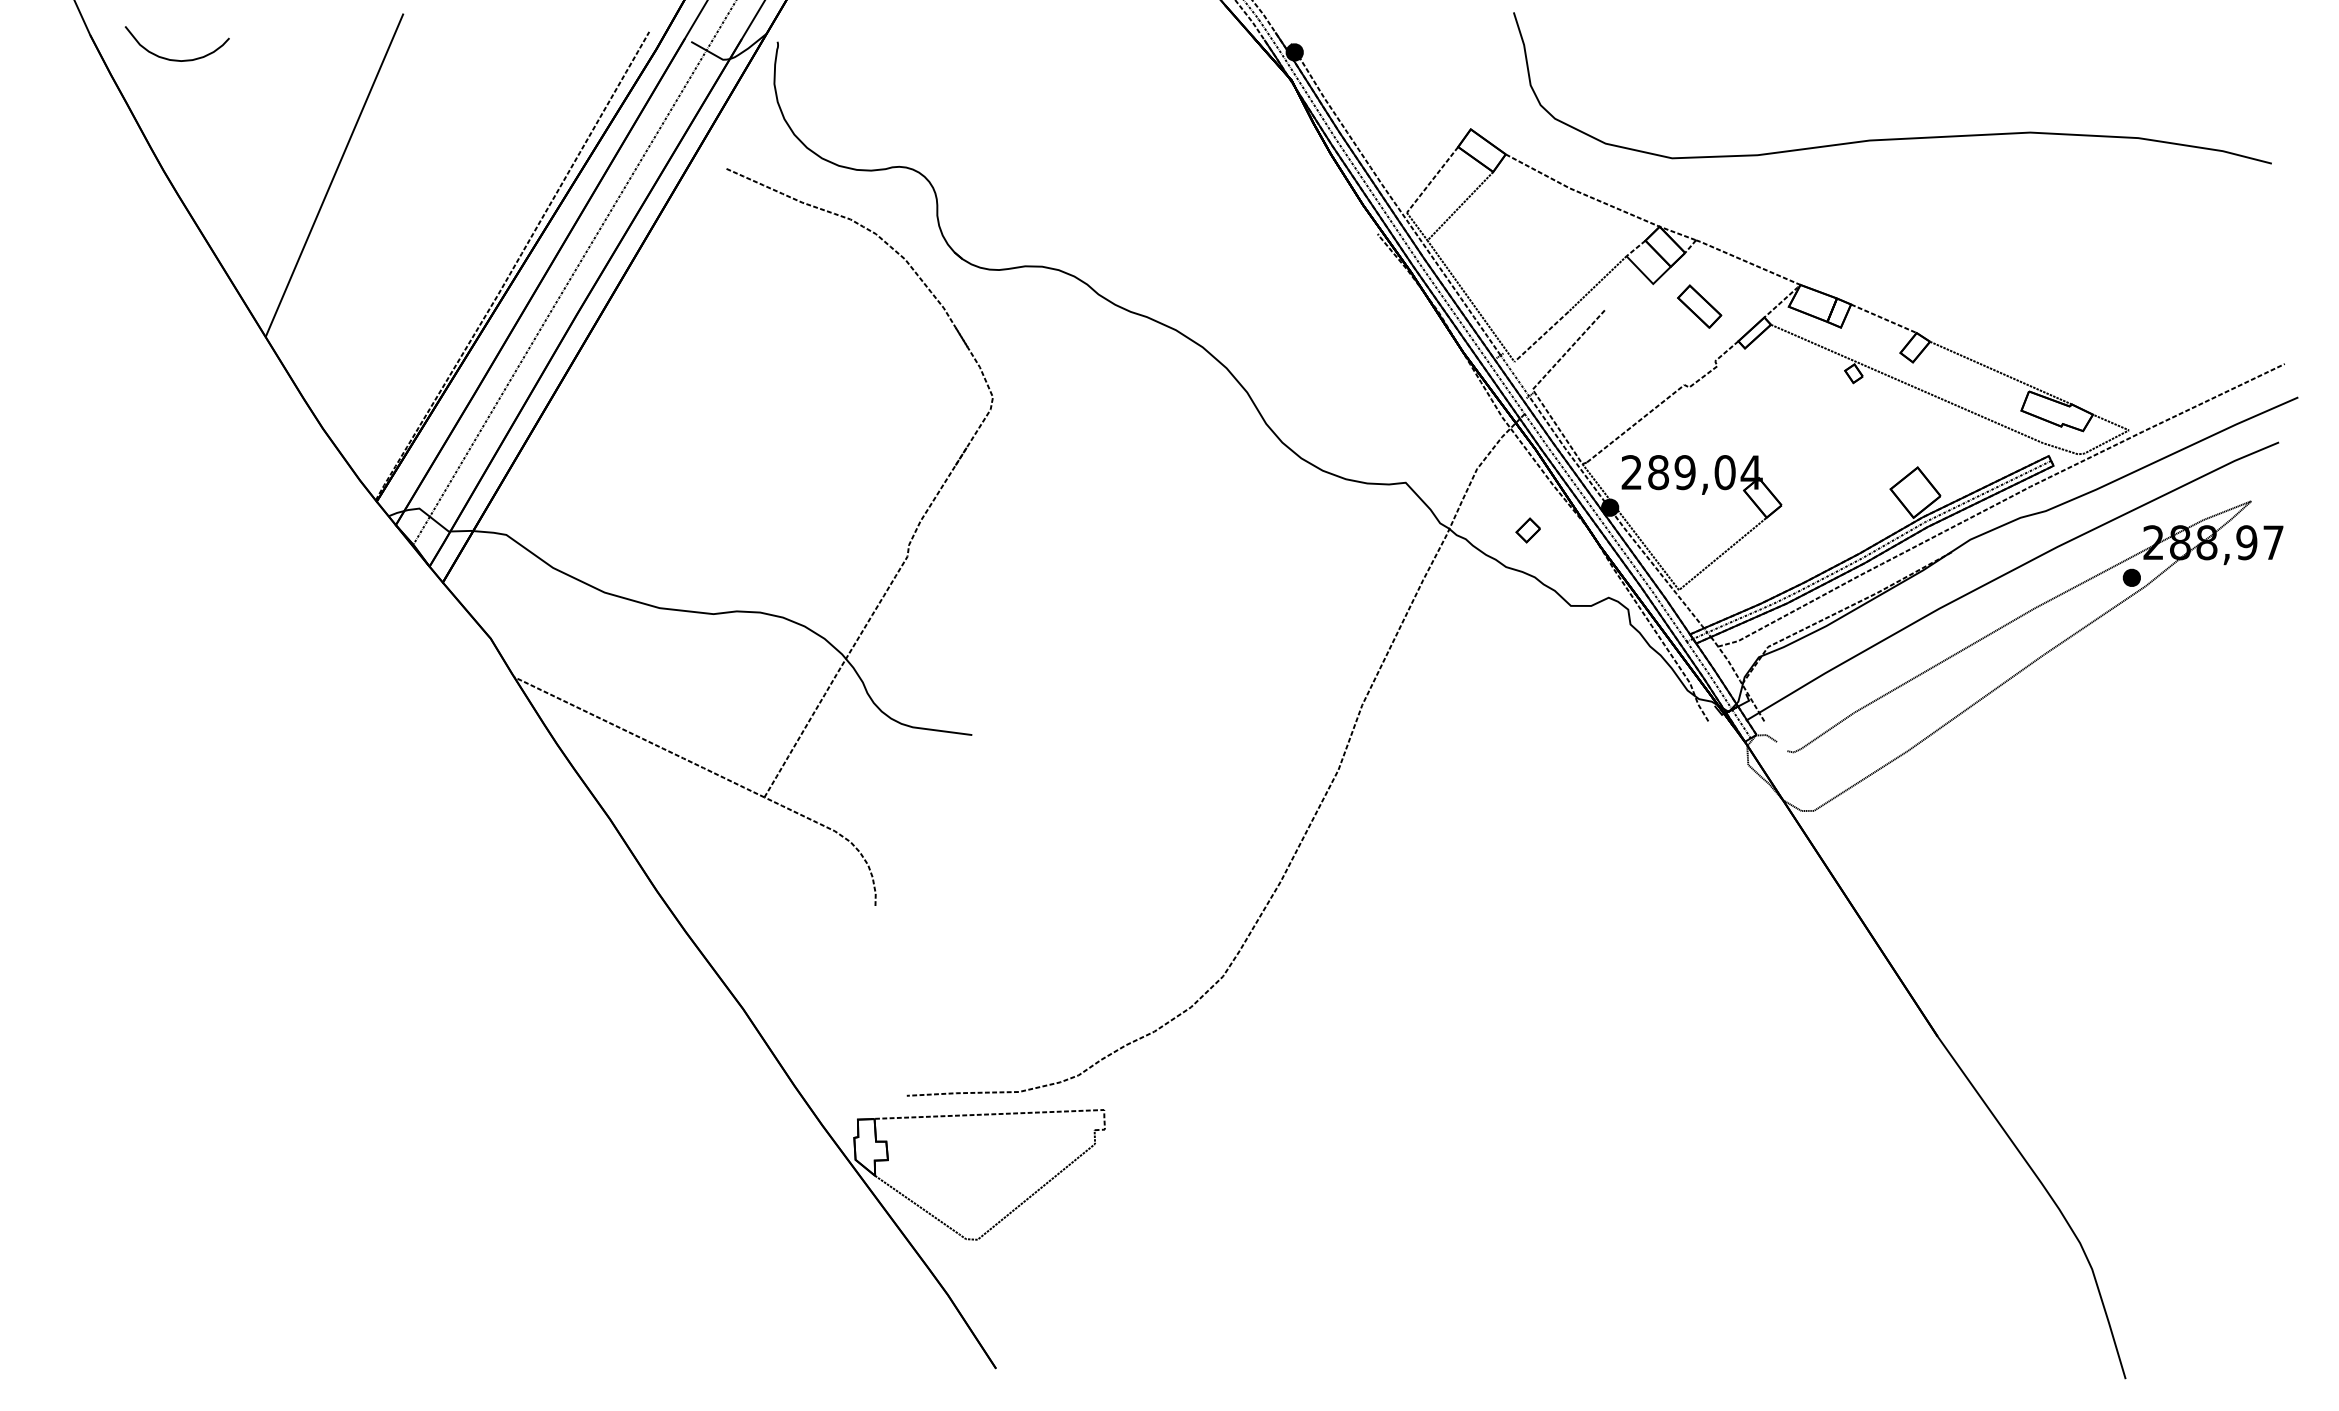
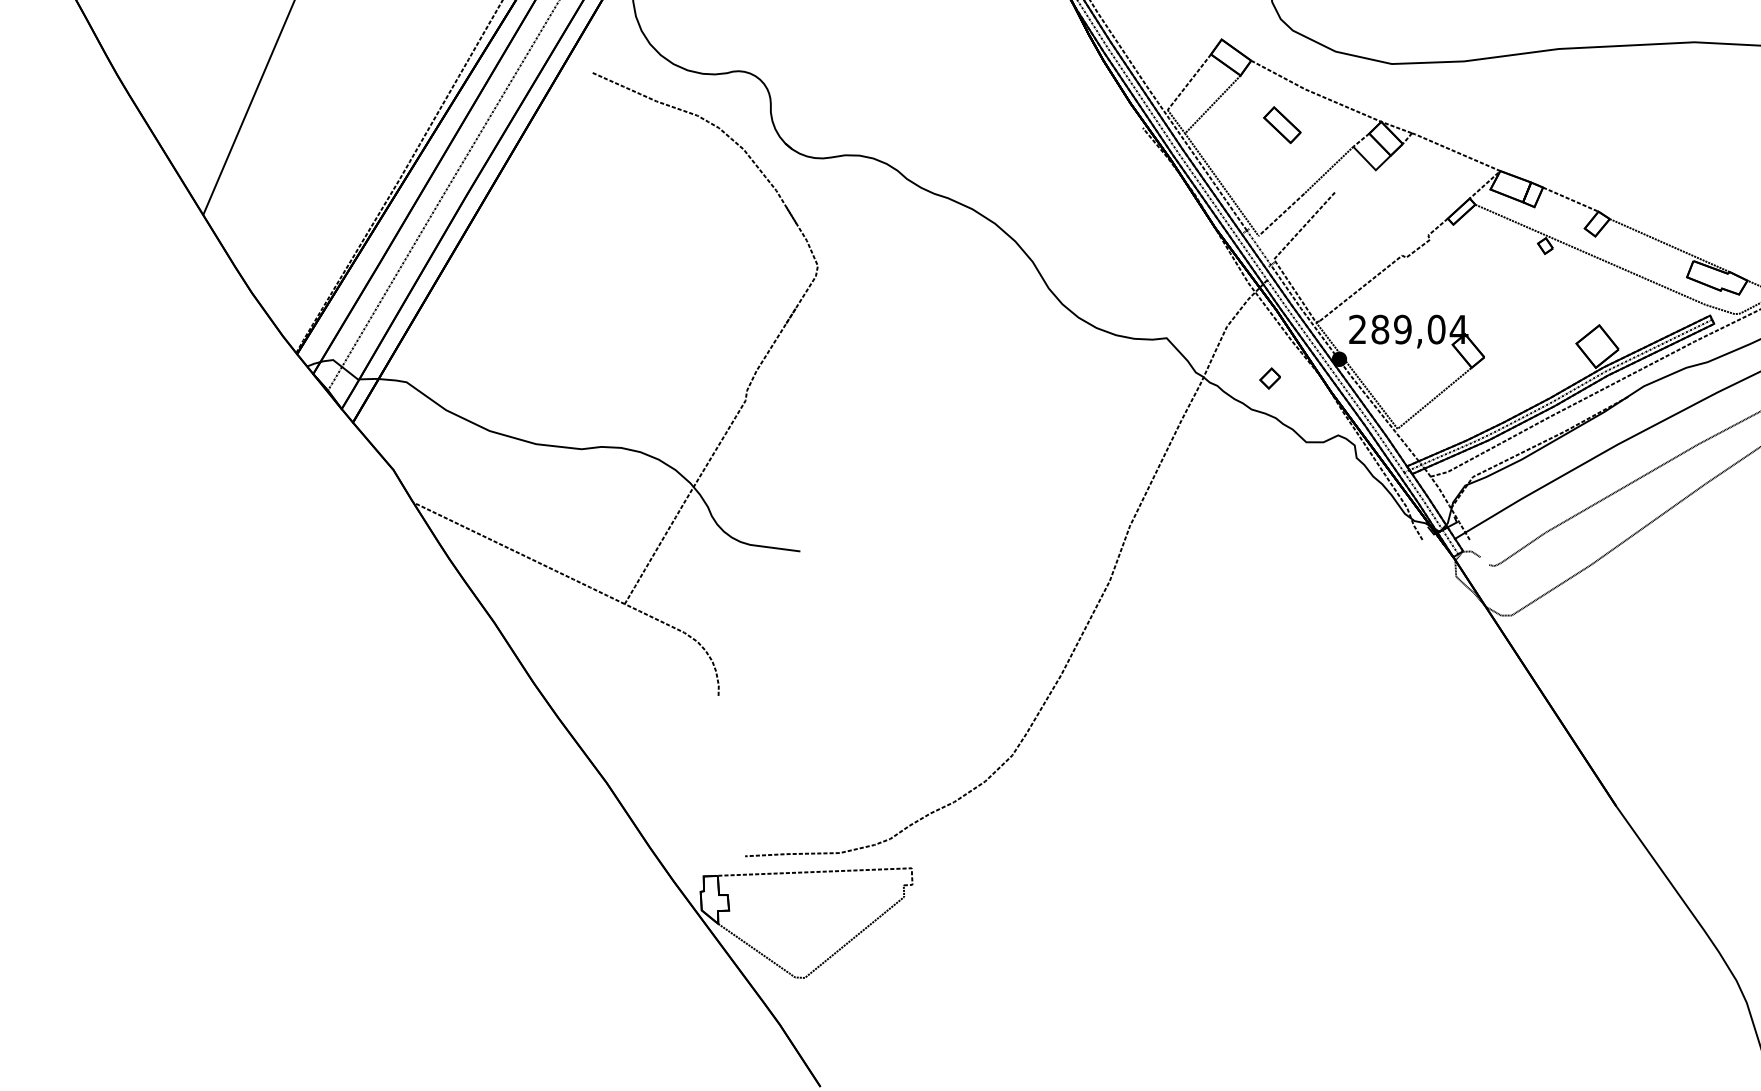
part: (1699, 306) -> (1282, 125), moved

